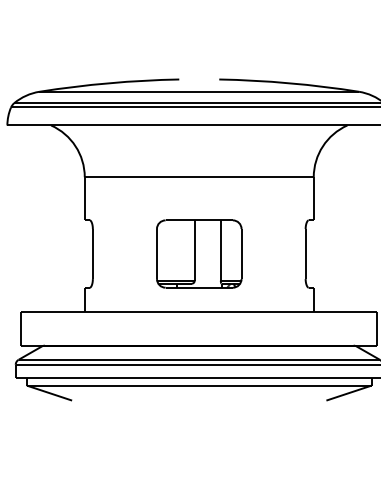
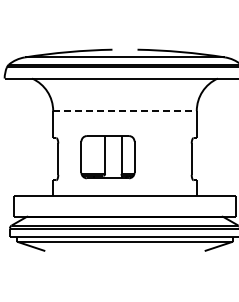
line: (198, 178) -> (124, 111), solid -> dashed
part: (198, 254) -> (107, 157), moved

